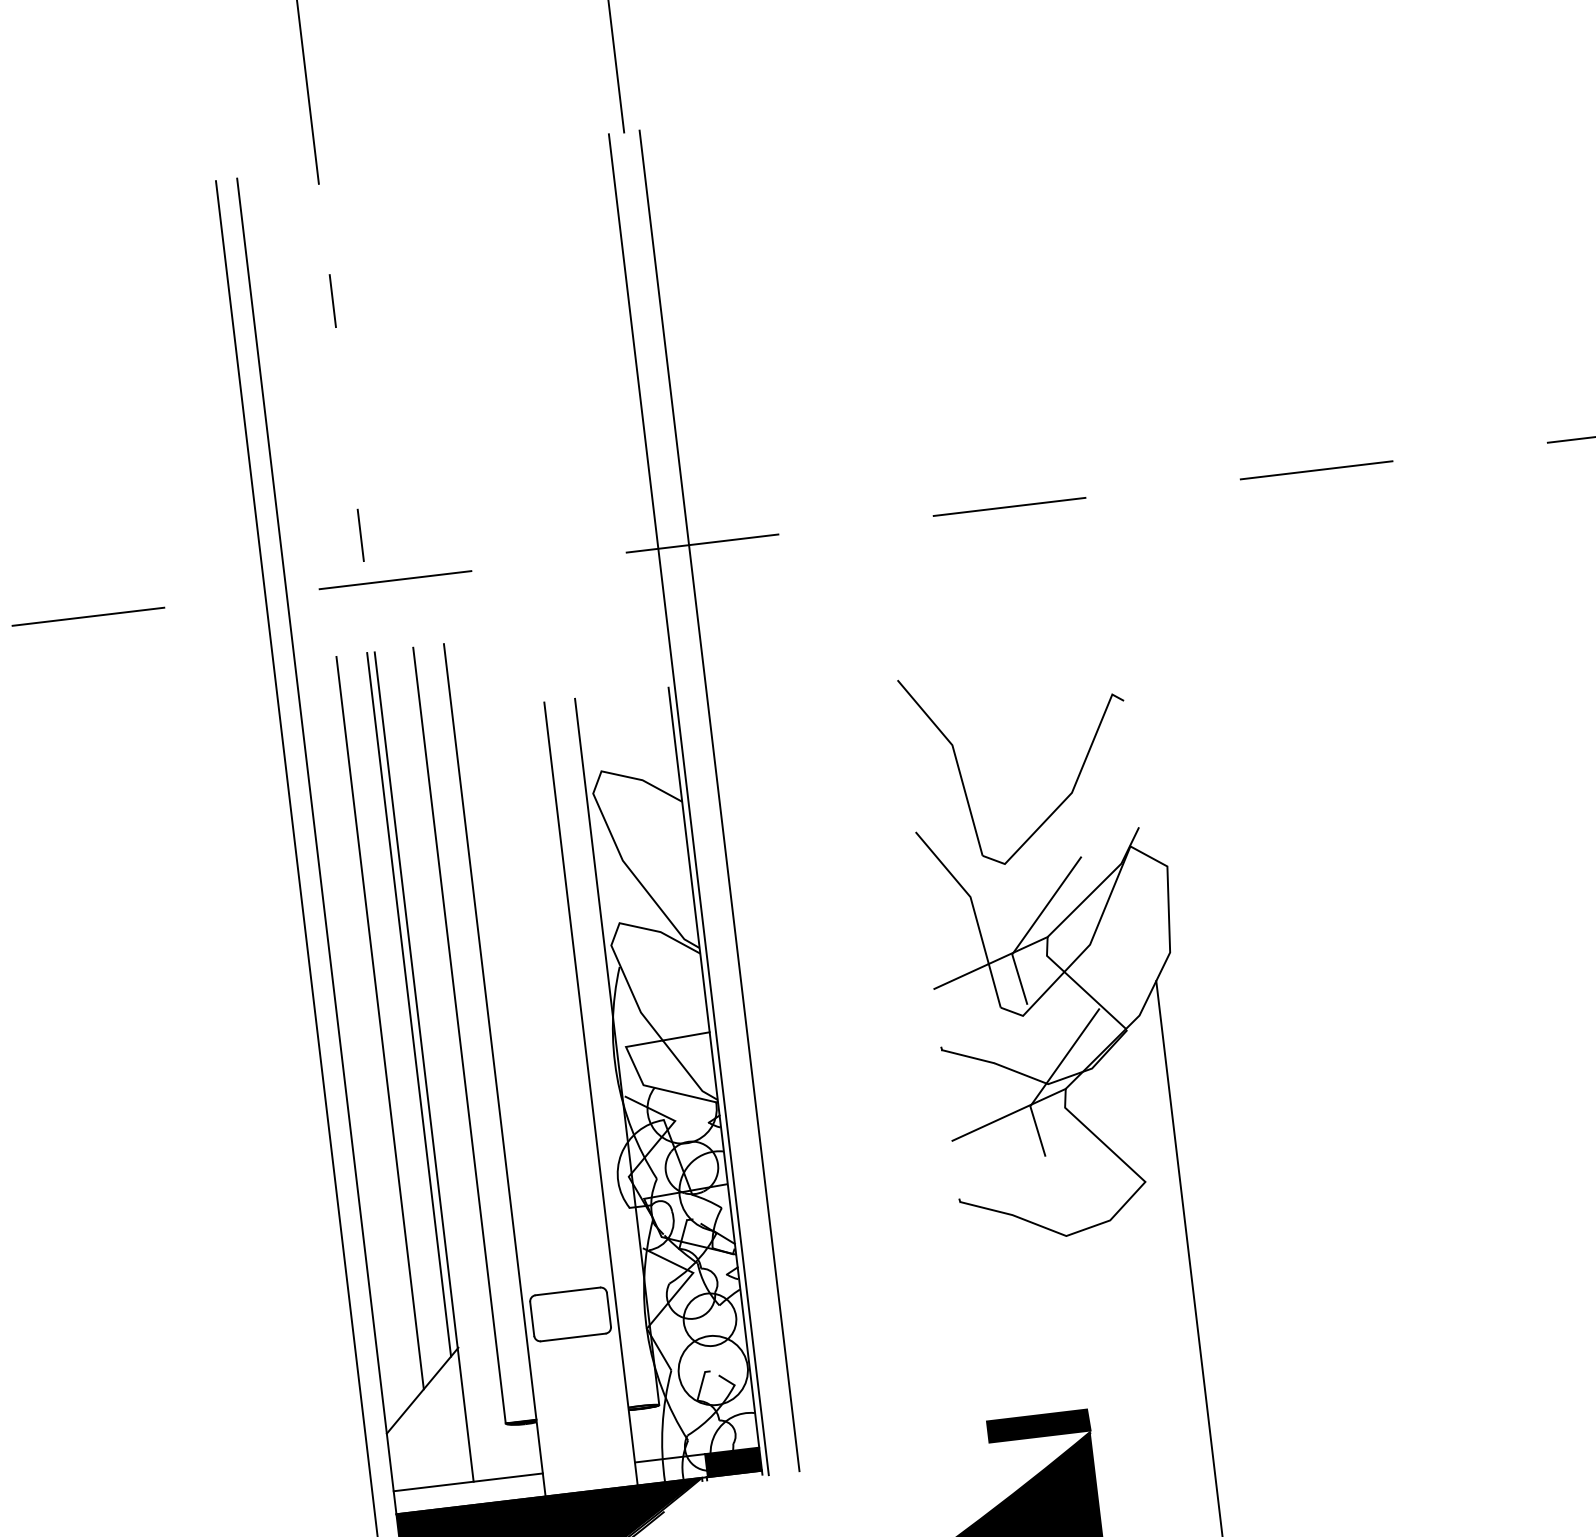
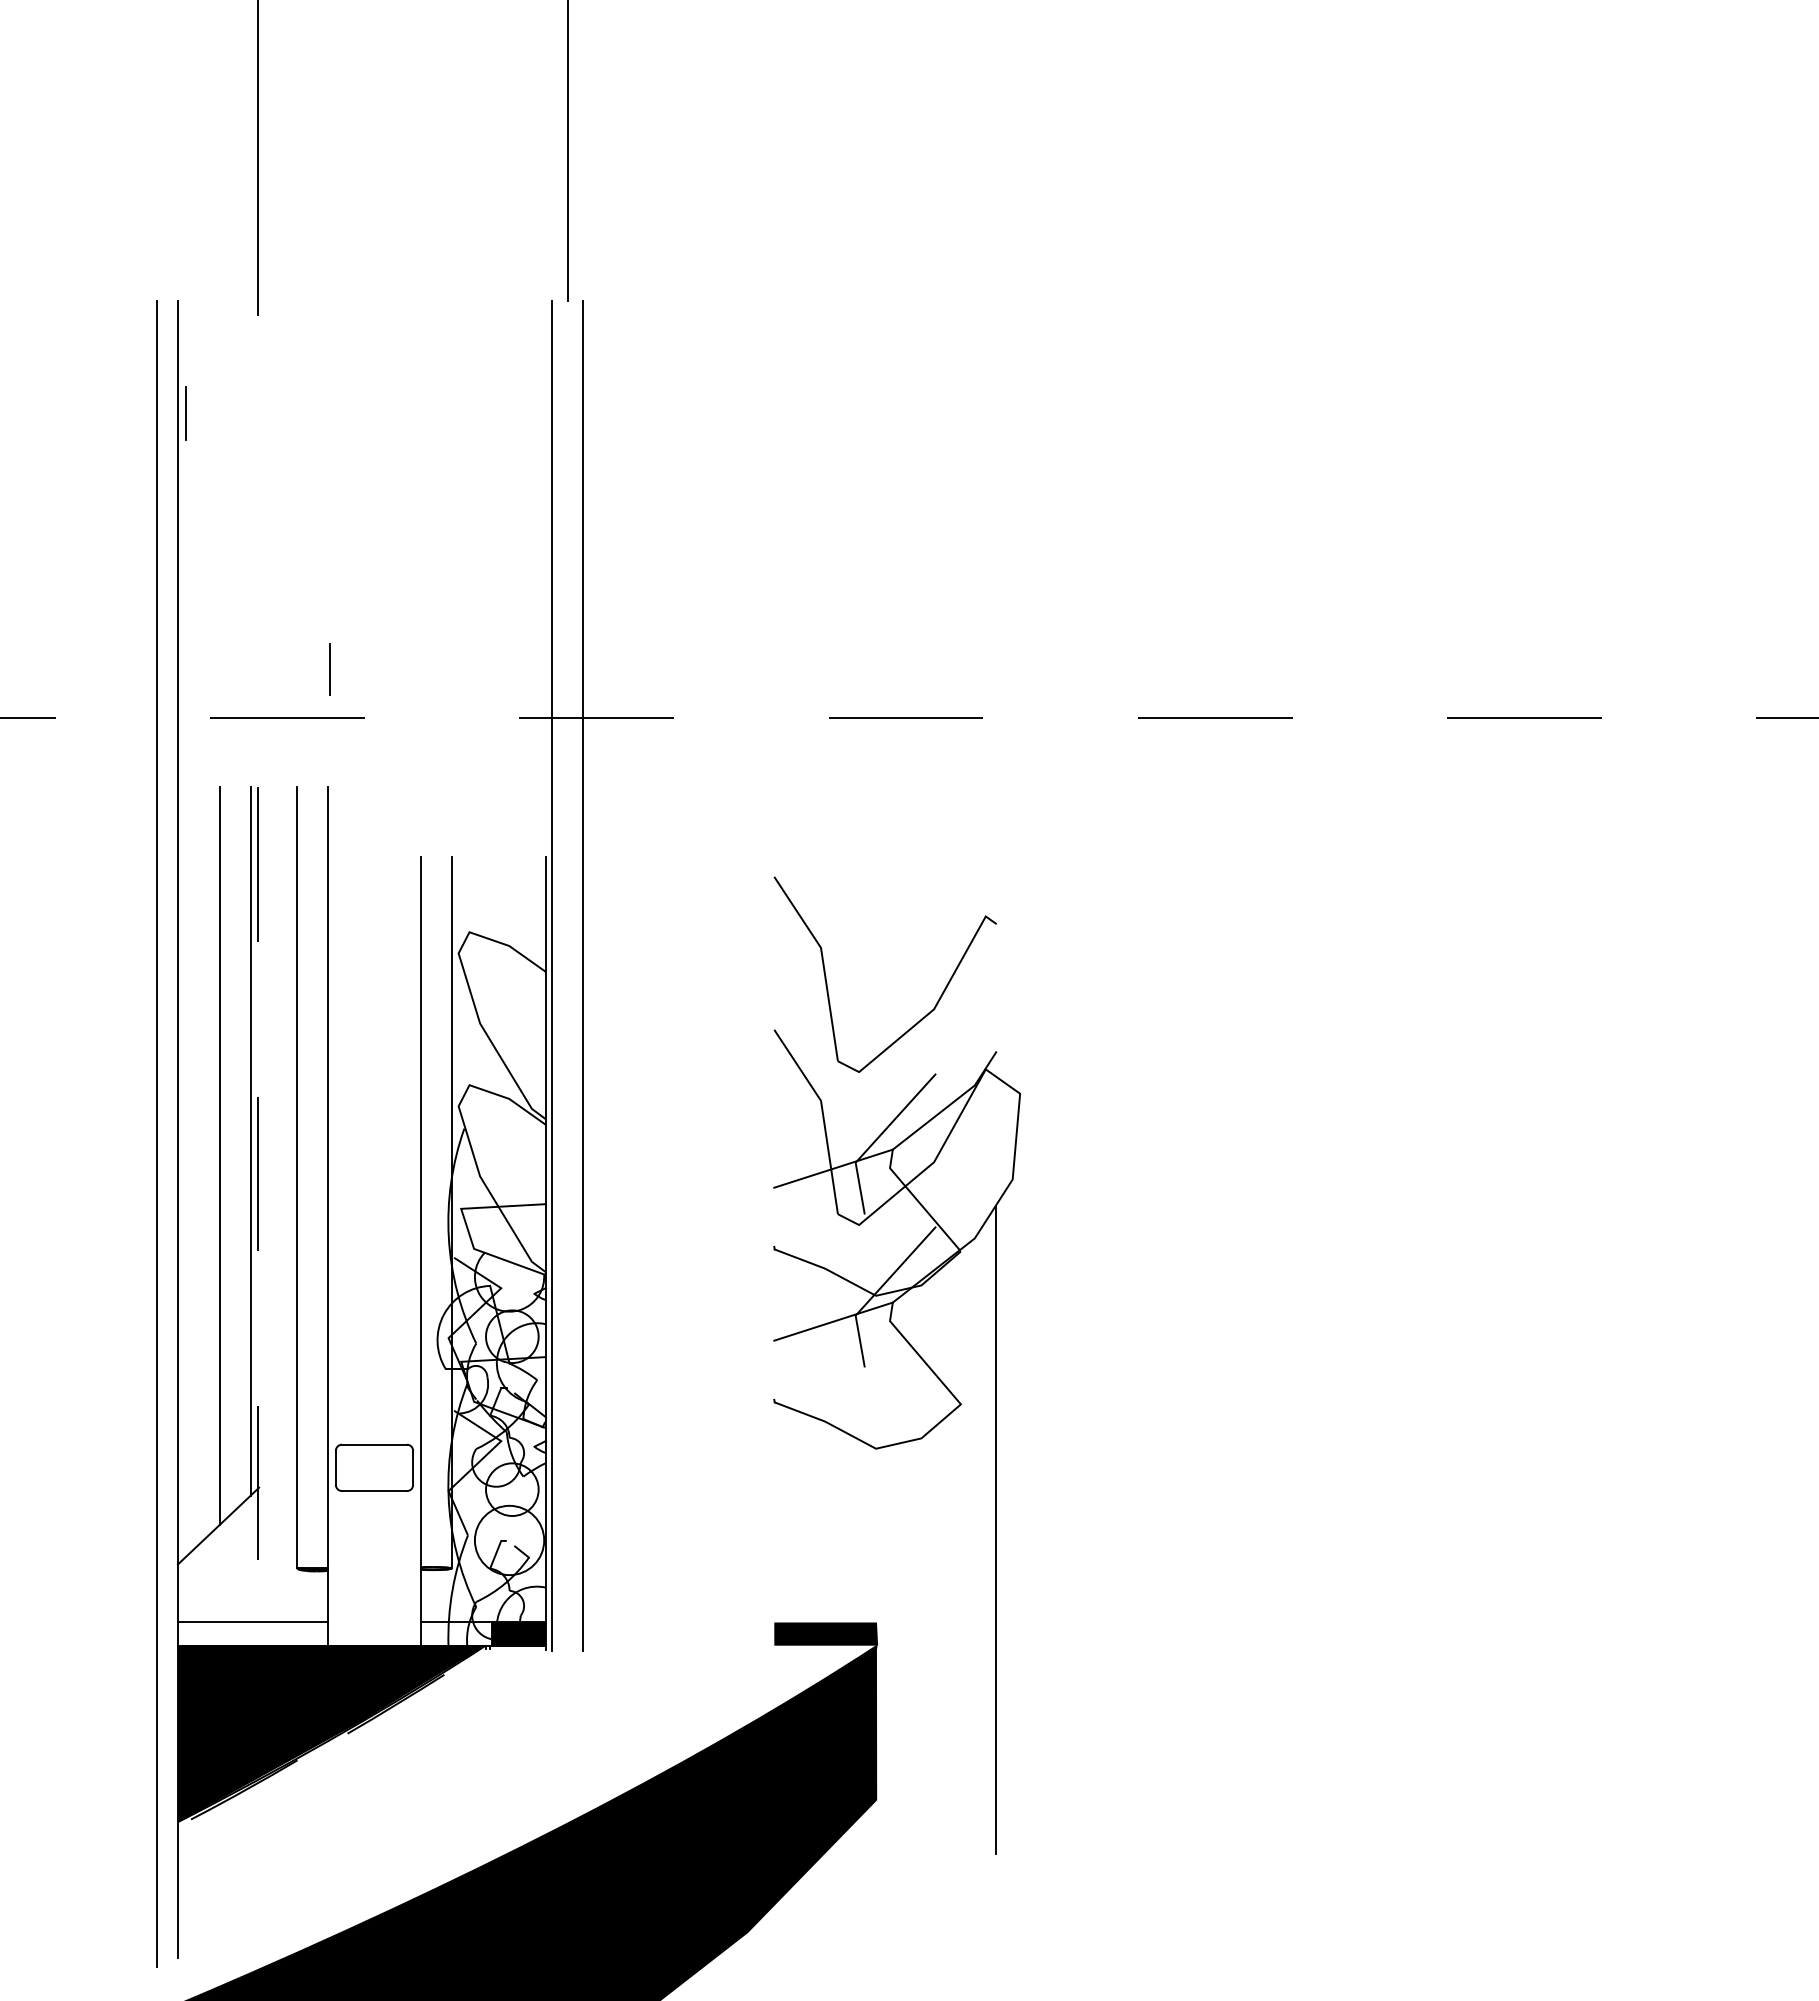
line: (331, 301) -> (185, 413), moved
line: (359, 535) -> (329, 669), moved
line: (424, 1066) -> (258, 1204), solid -> dashed

